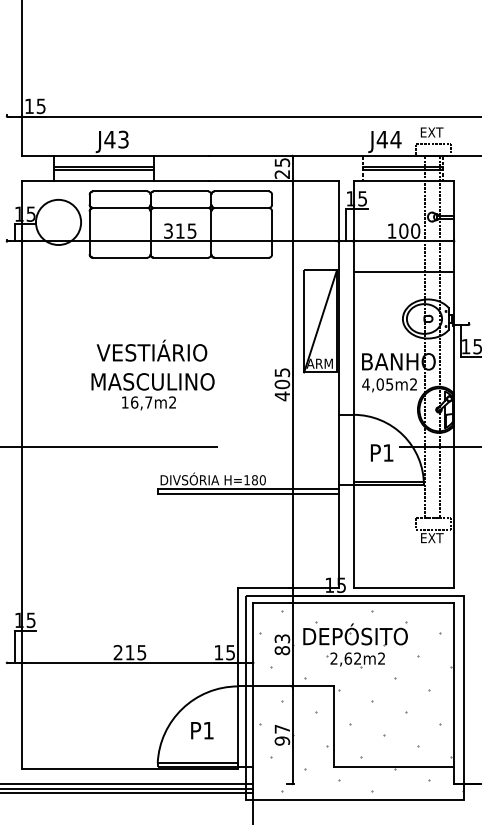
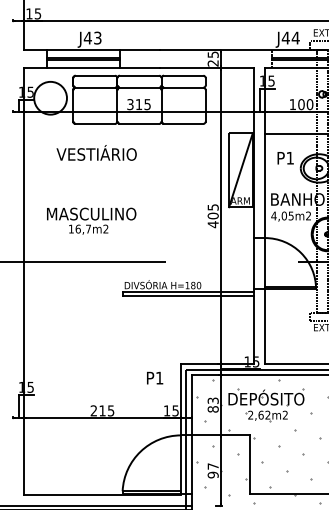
text: (151, 350) -> (96, 152), moved
text: (152, 391) -> (91, 221), moved
text: (382, 452) -> (285, 157), moved
text: (202, 730) -> (155, 378), moved

